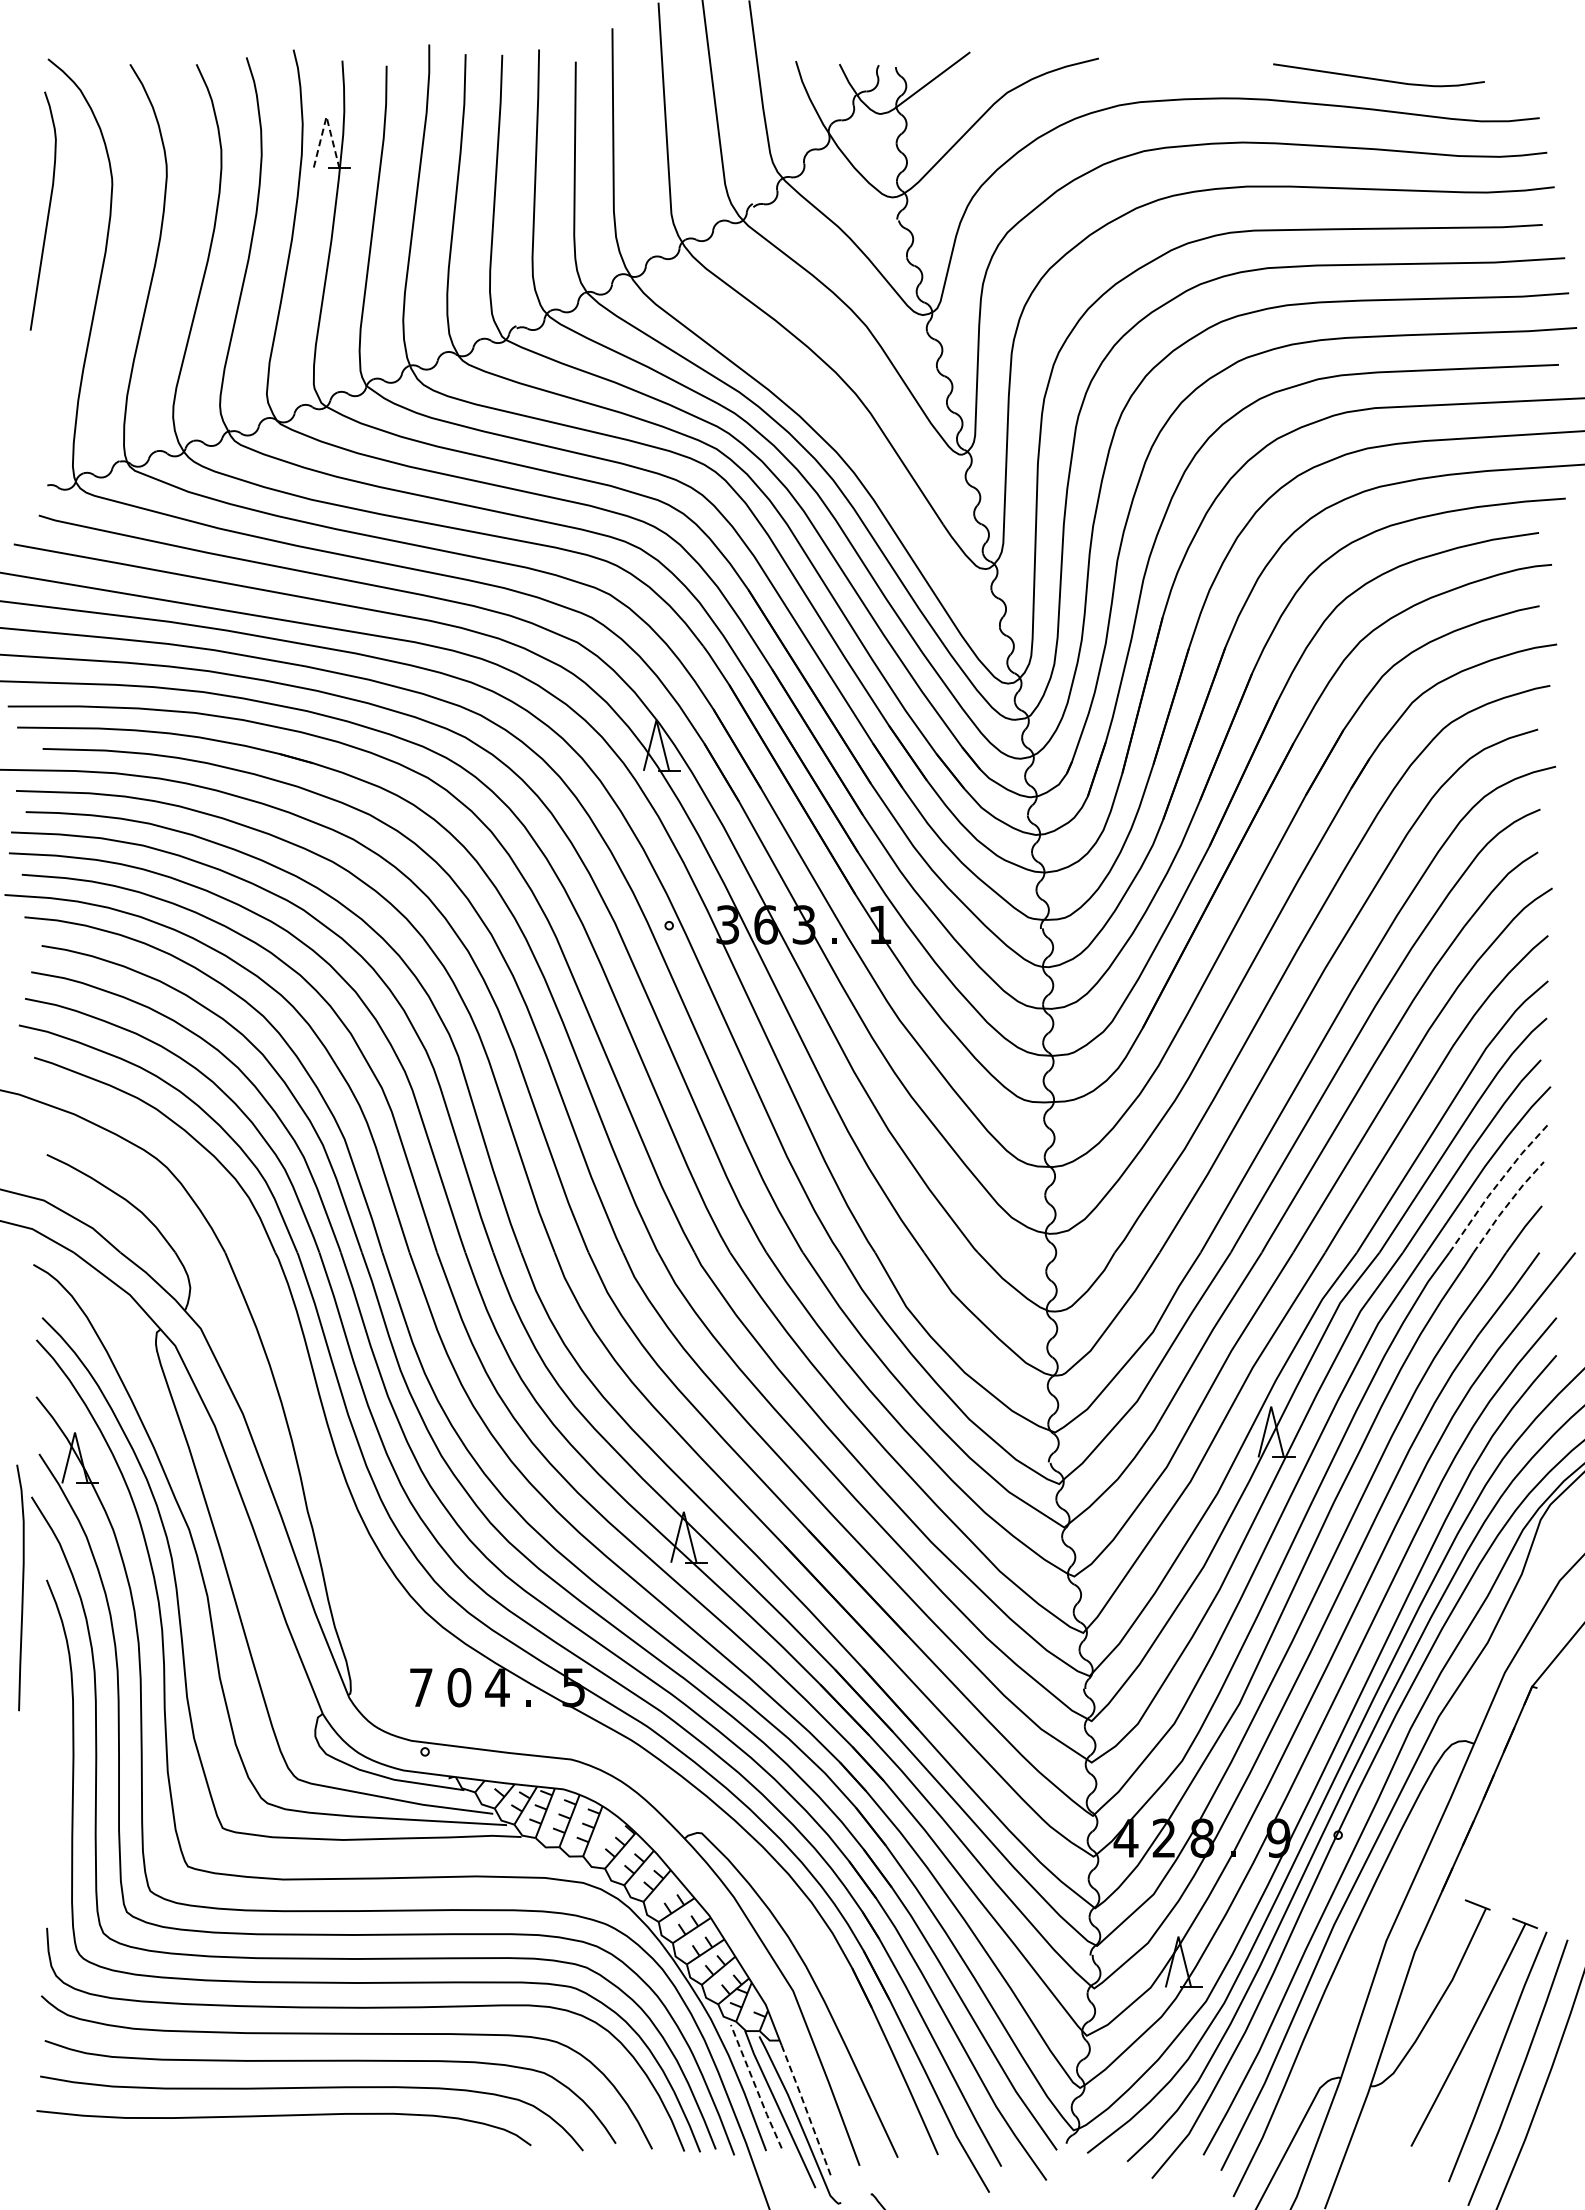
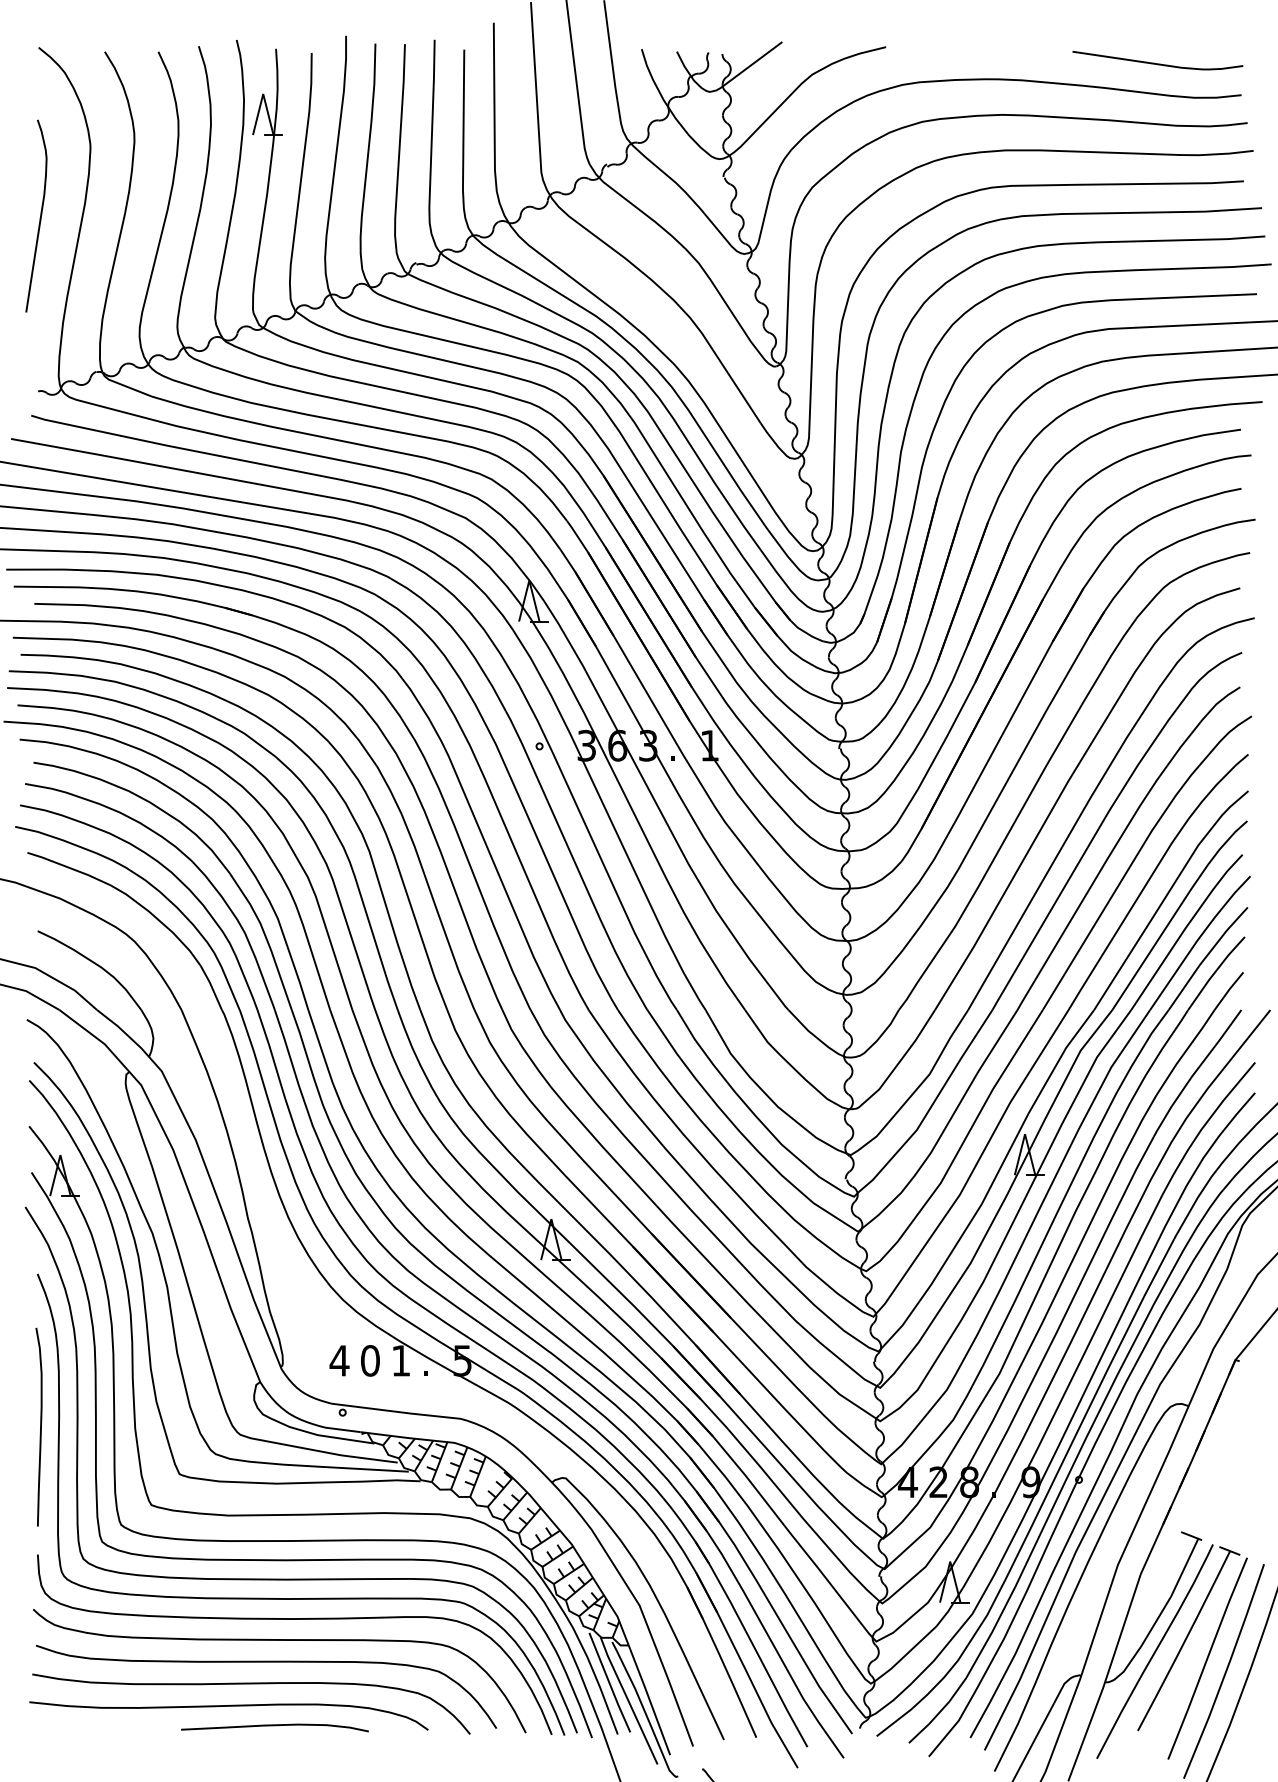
curve: (1378, 78) -> (1157, 63), moved
line: (326, 116) -> (263, 93), dashed -> solid
curve: (47, 212) -> (39, 217), moved
line: (1495, 1187) -> (1205, 957), dashed -> solid
line: (1506, 1205) -> (1214, 972), dashed -> solid
curve: (22, 1587) -> (40, 1426), moved
text: (420, 1687) -> (339, 1360), 7 -> 4
text: (497, 1687) -> (401, 1360), 4 -> 1
curve: (1431, 2048) -> (1154, 1651), added
line: (755, 2086) -> (609, 1682), dashed -> solid
line: (806, 2110) -> (650, 1701), dashed -> solid
curve: (340, 2140) -> (274, 1726), added

